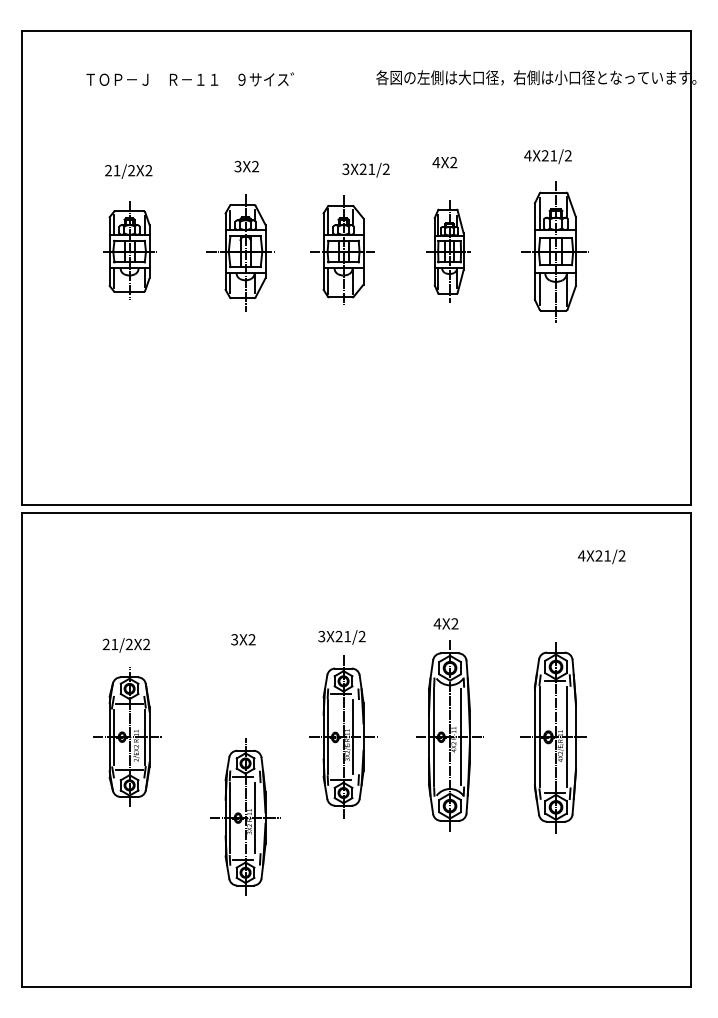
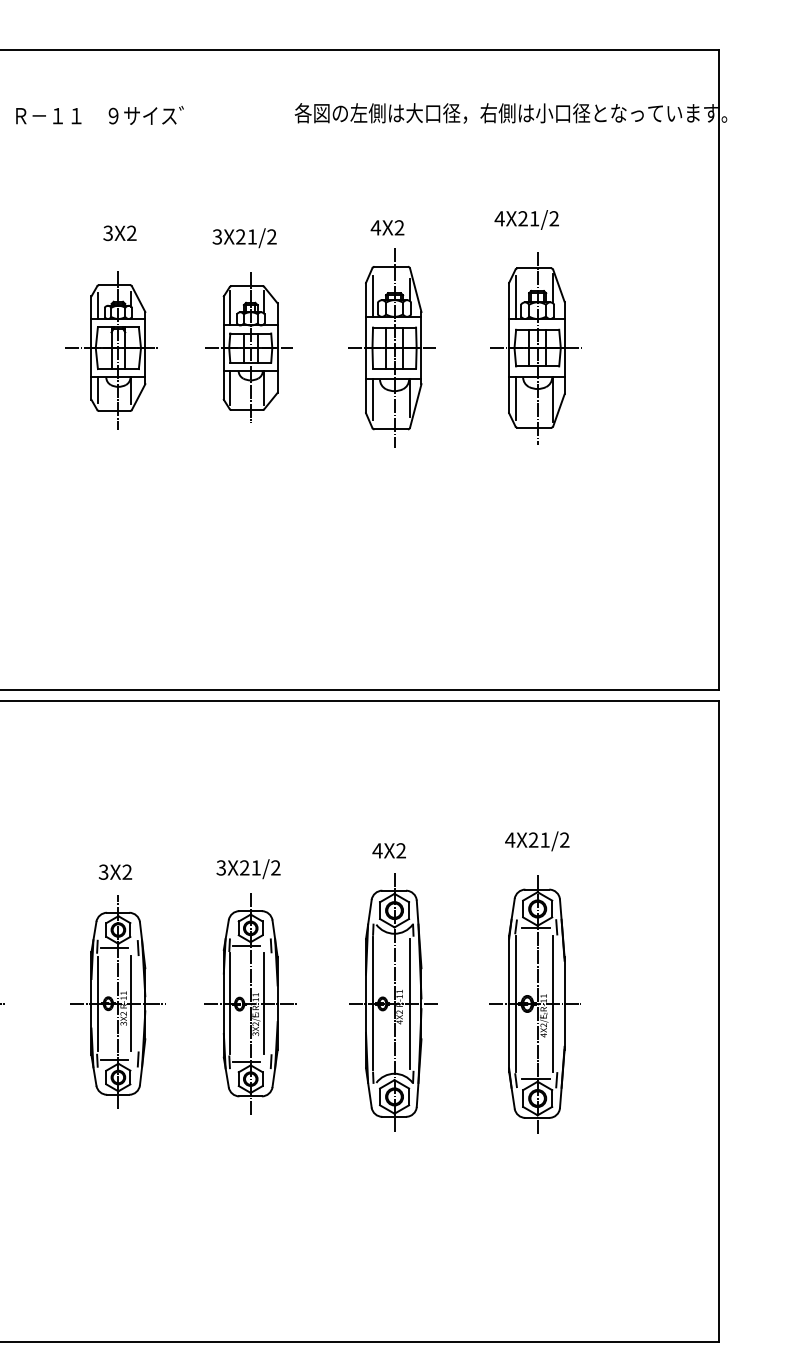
text: (365, 169) -> (243, 237), moved
part: (448, 251) -> (392, 347), size x1.43
text: (601, 556) -> (536, 840), moved
part: (245, 816) -> (118, 1001), moved

